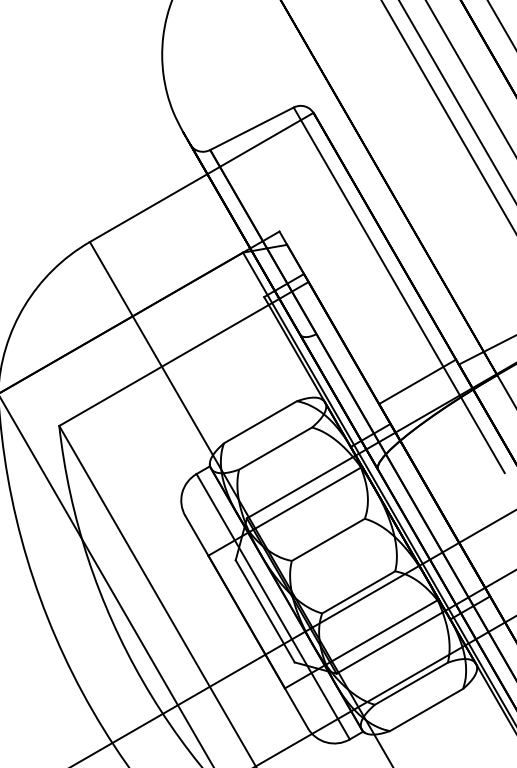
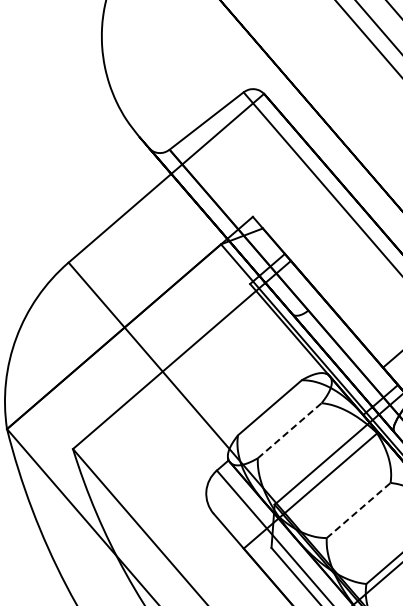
line: (276, 448) -> (290, 430), solid -> dashed
line: (328, 539) -> (358, 510), solid -> dashed

